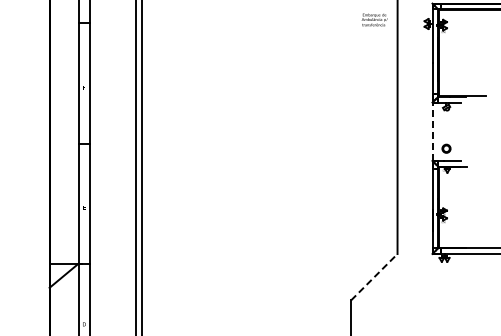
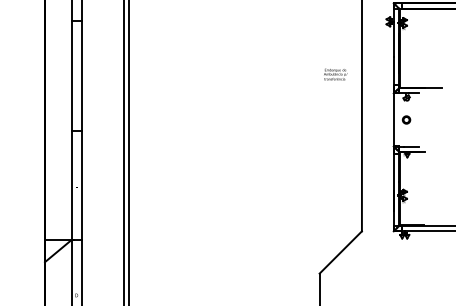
text: (374, 19) -> (335, 74), moved
line: (432, 131) -> (393, 119), dashed -> solid
part: (446, 148) -> (406, 119), moved
line: (374, 277) -> (340, 252), dashed -> solid

